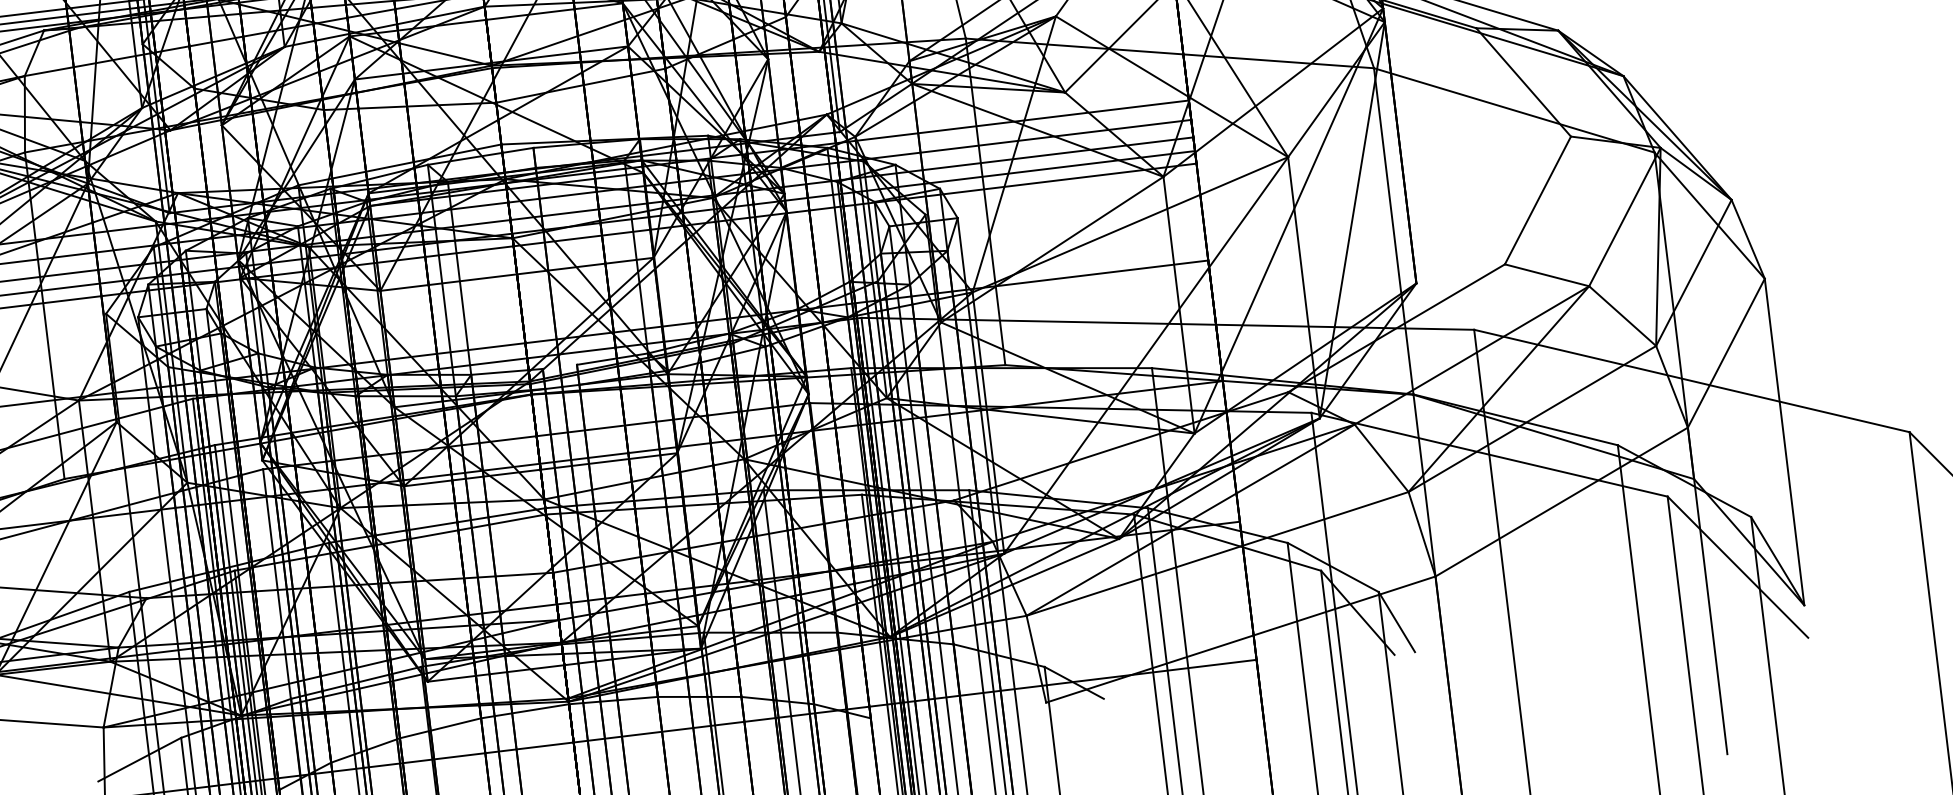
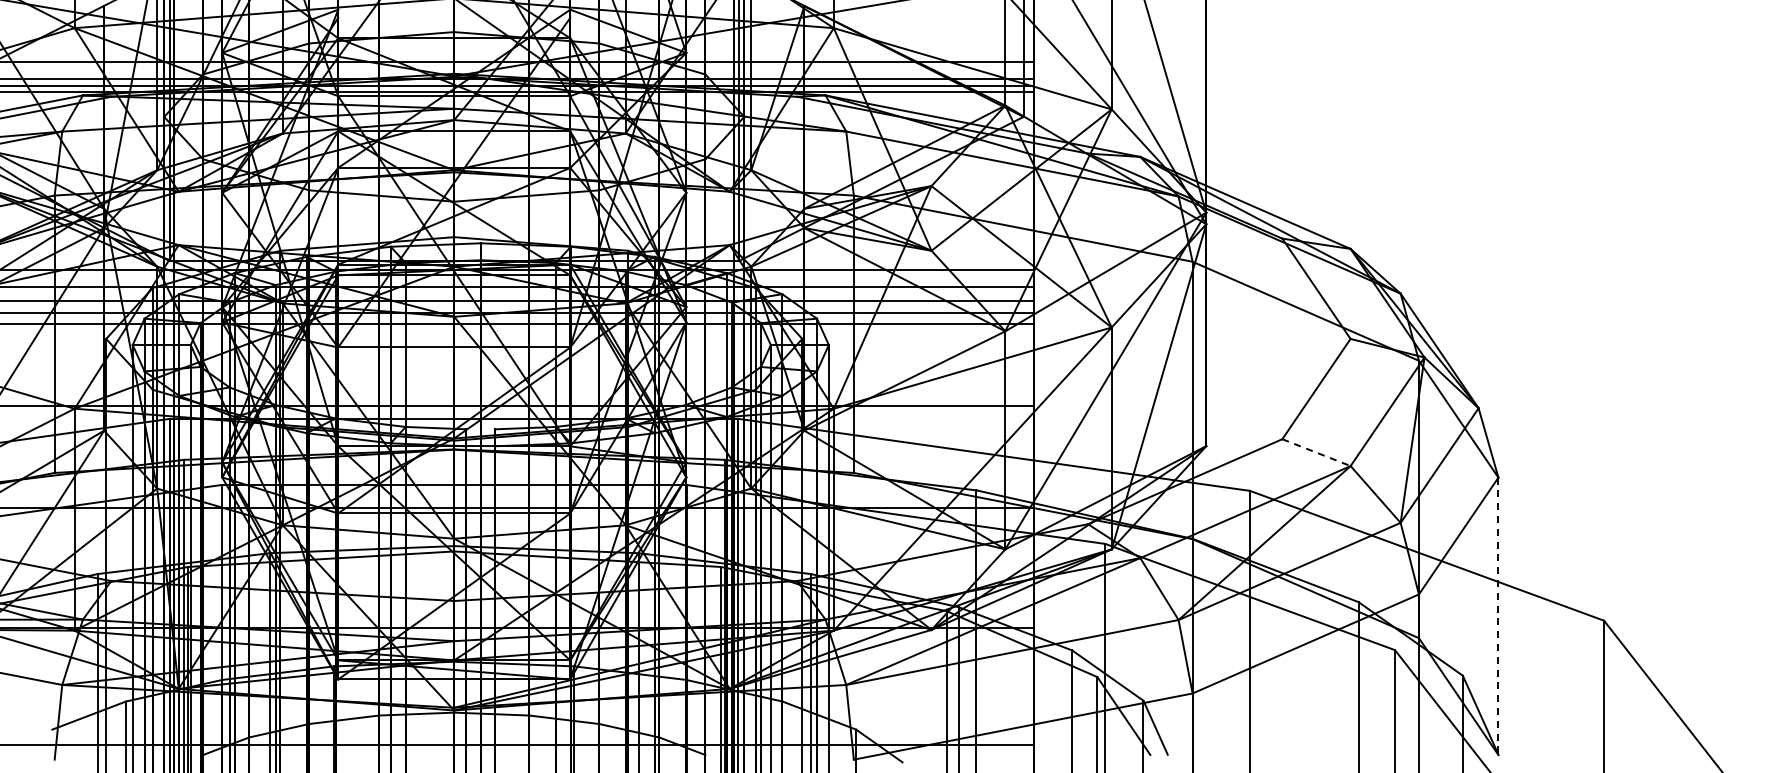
line: (1547, 275) -> (1316, 452), solid -> dashed
line: (1784, 442) -> (1498, 616), solid -> dashed

